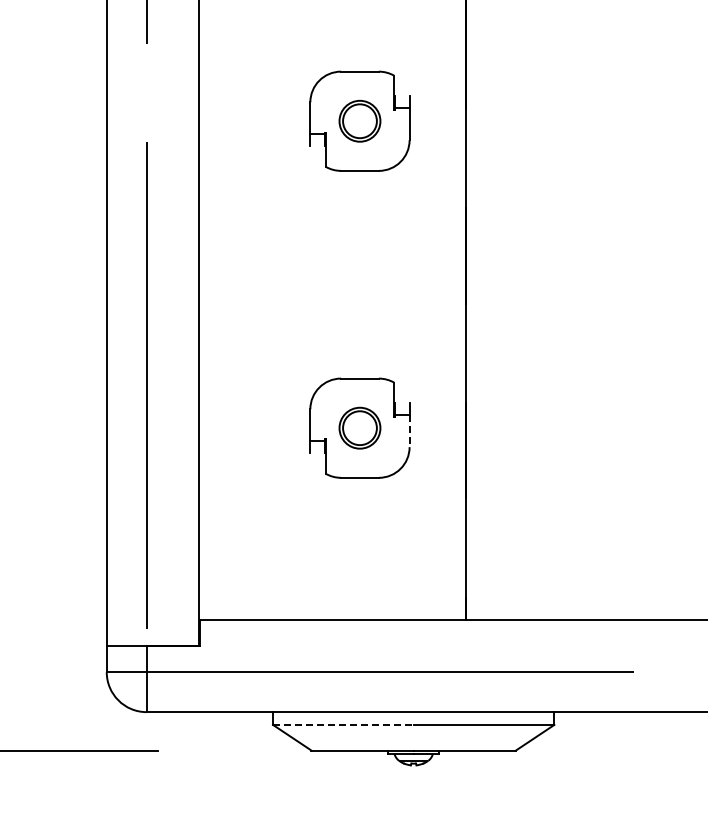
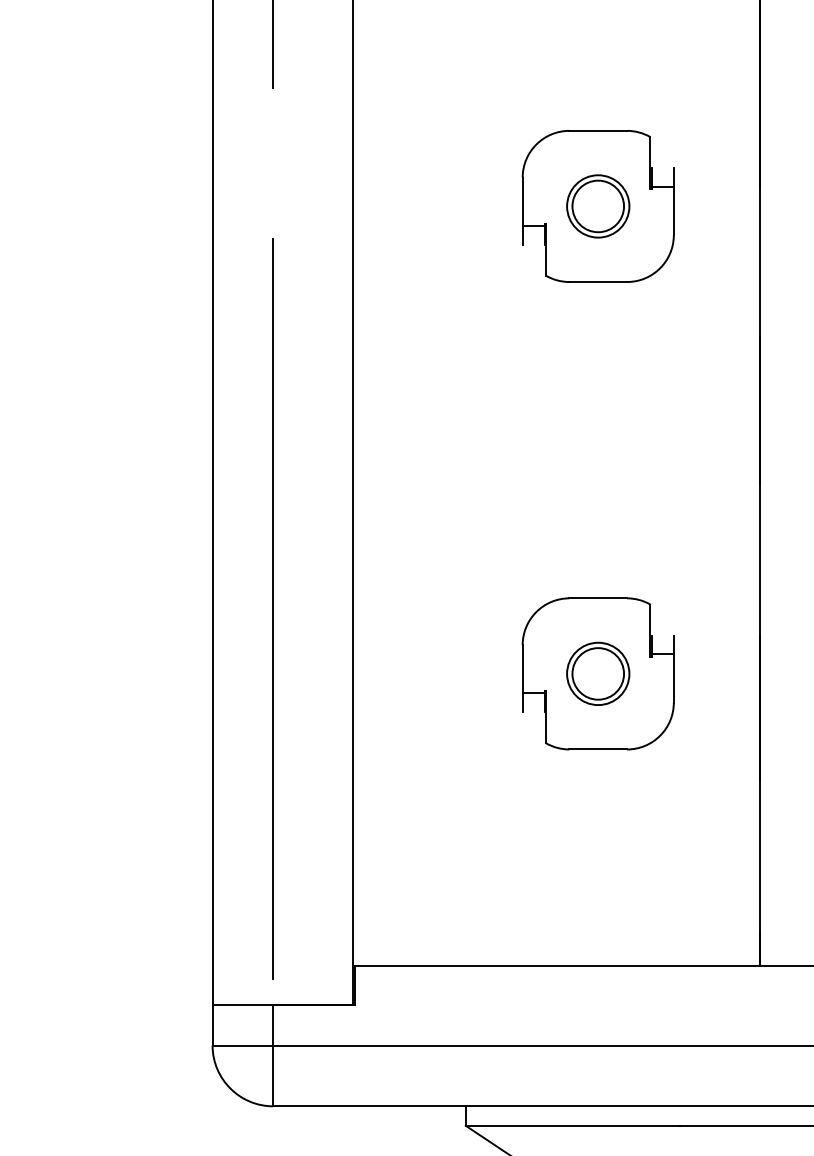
line: (409, 431) -> (673, 678), dashed -> solid
line: (343, 724) -> (573, 1125), dashed -> solid

